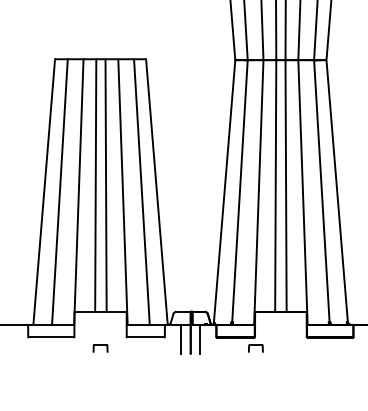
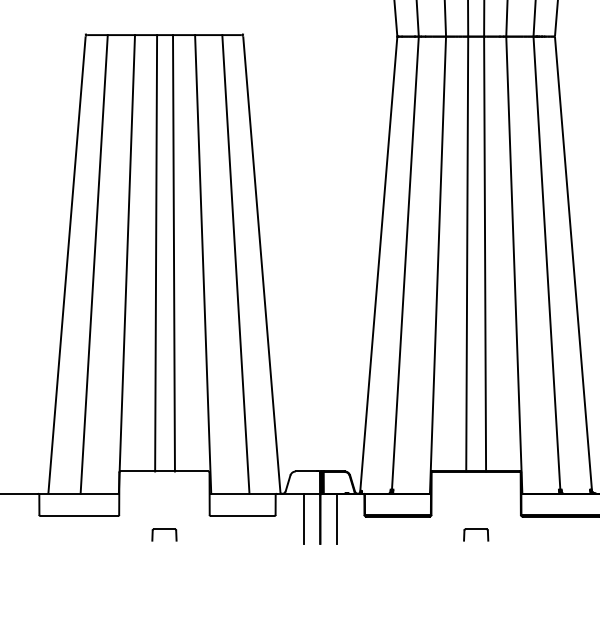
part: (255, 348) -> (475, 535), moved

